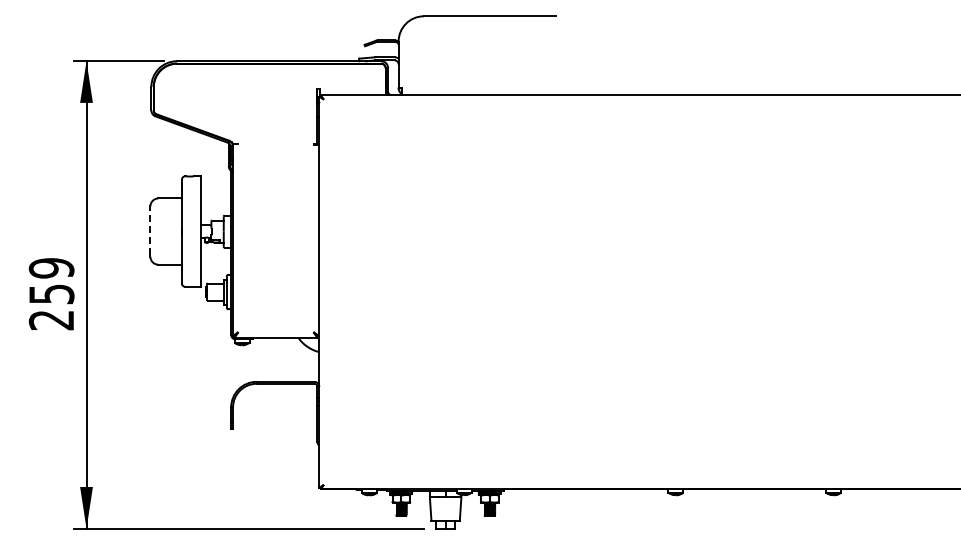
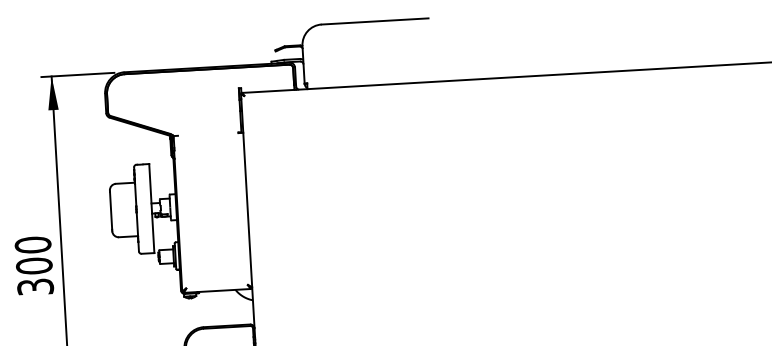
line: (150, 231) -> (111, 210), dashed -> solid
text: (51, 294) -> (34, 266), 259 -> 300

